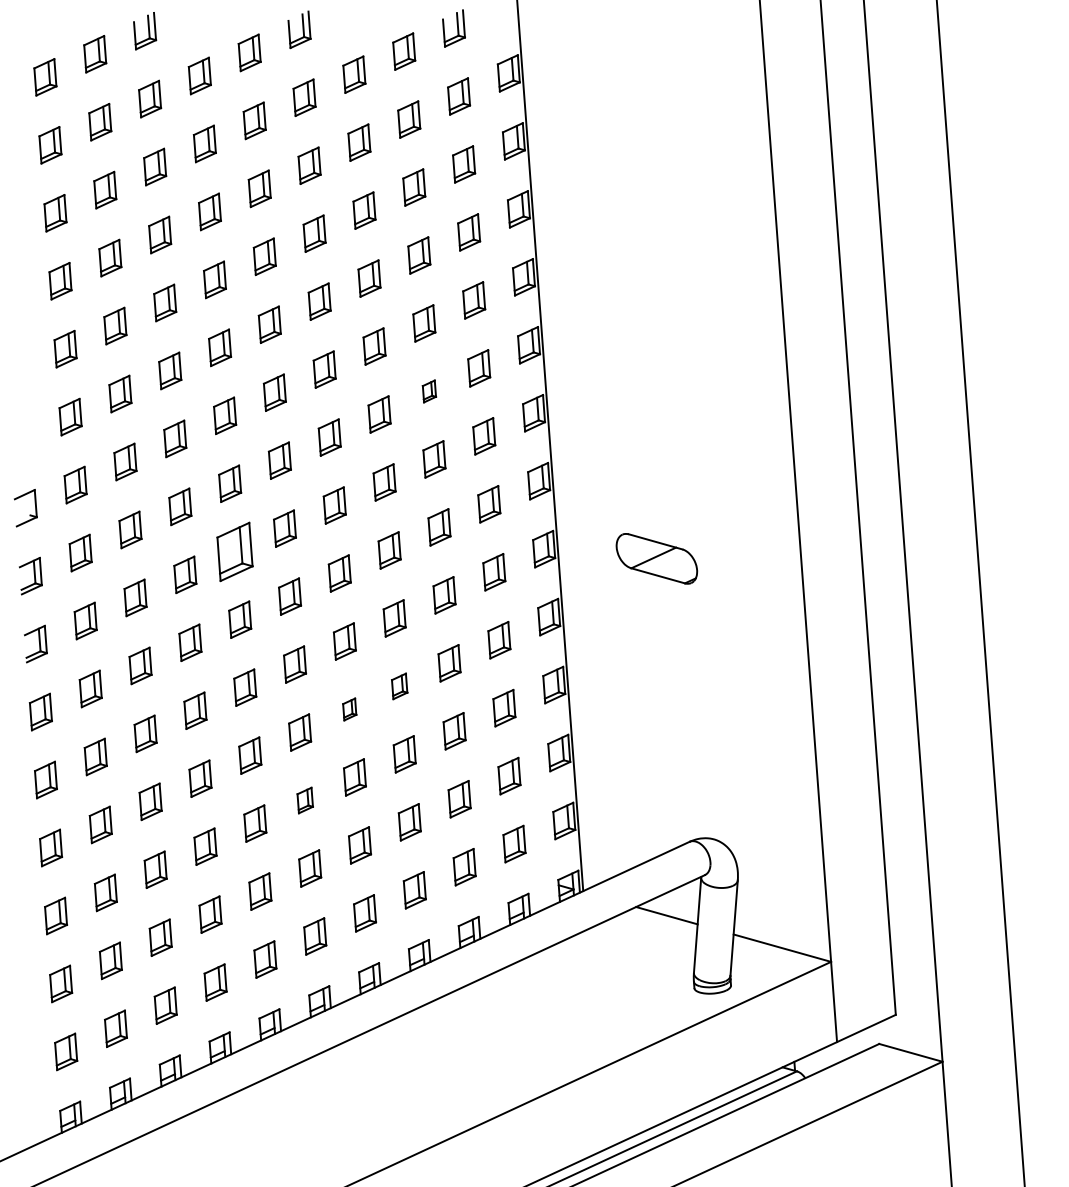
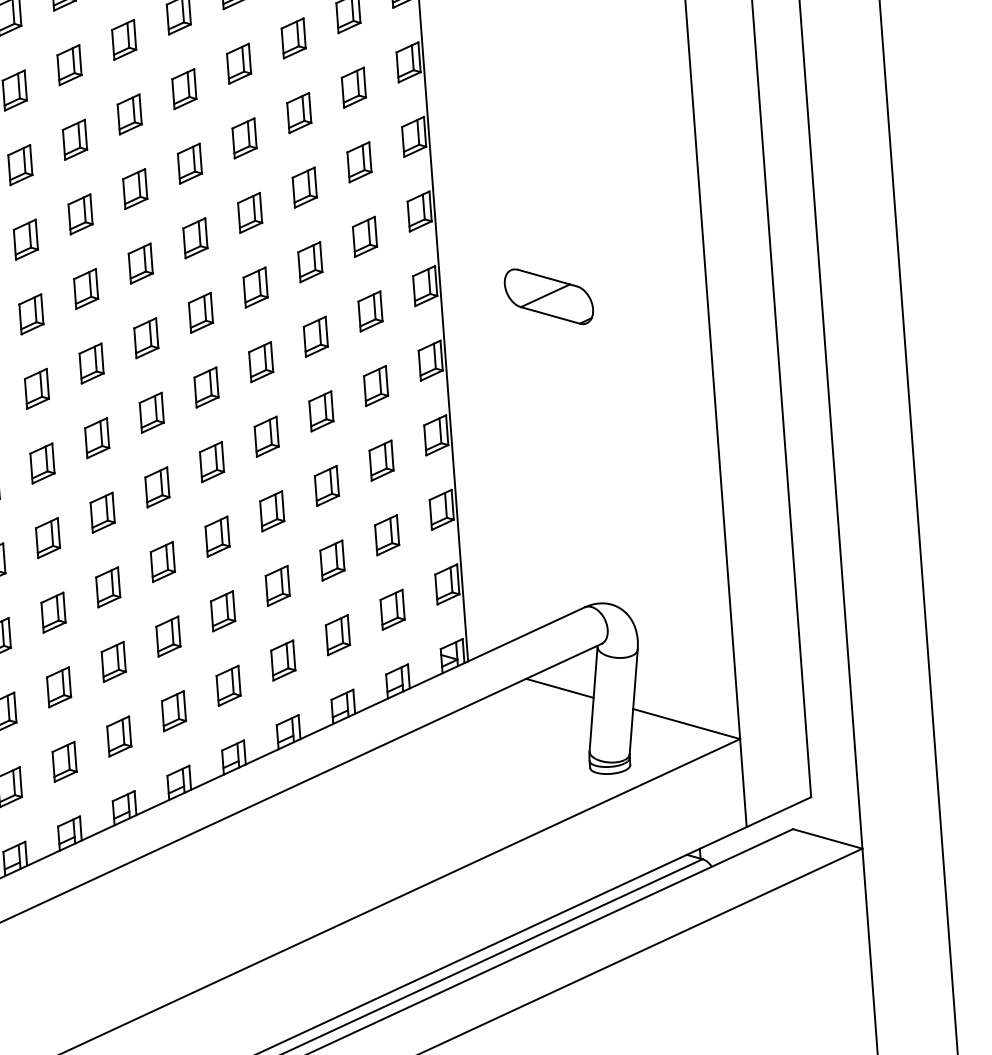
part: (429, 391) -> (299, 113), size x1.67
part: (235, 551) -> (86, 288), size x0.62
part: (399, 686) -> (266, 436), size x1.43
part: (349, 709) -> (211, 462), size x1.67
part: (305, 800) -> (163, 561), size x1.43

